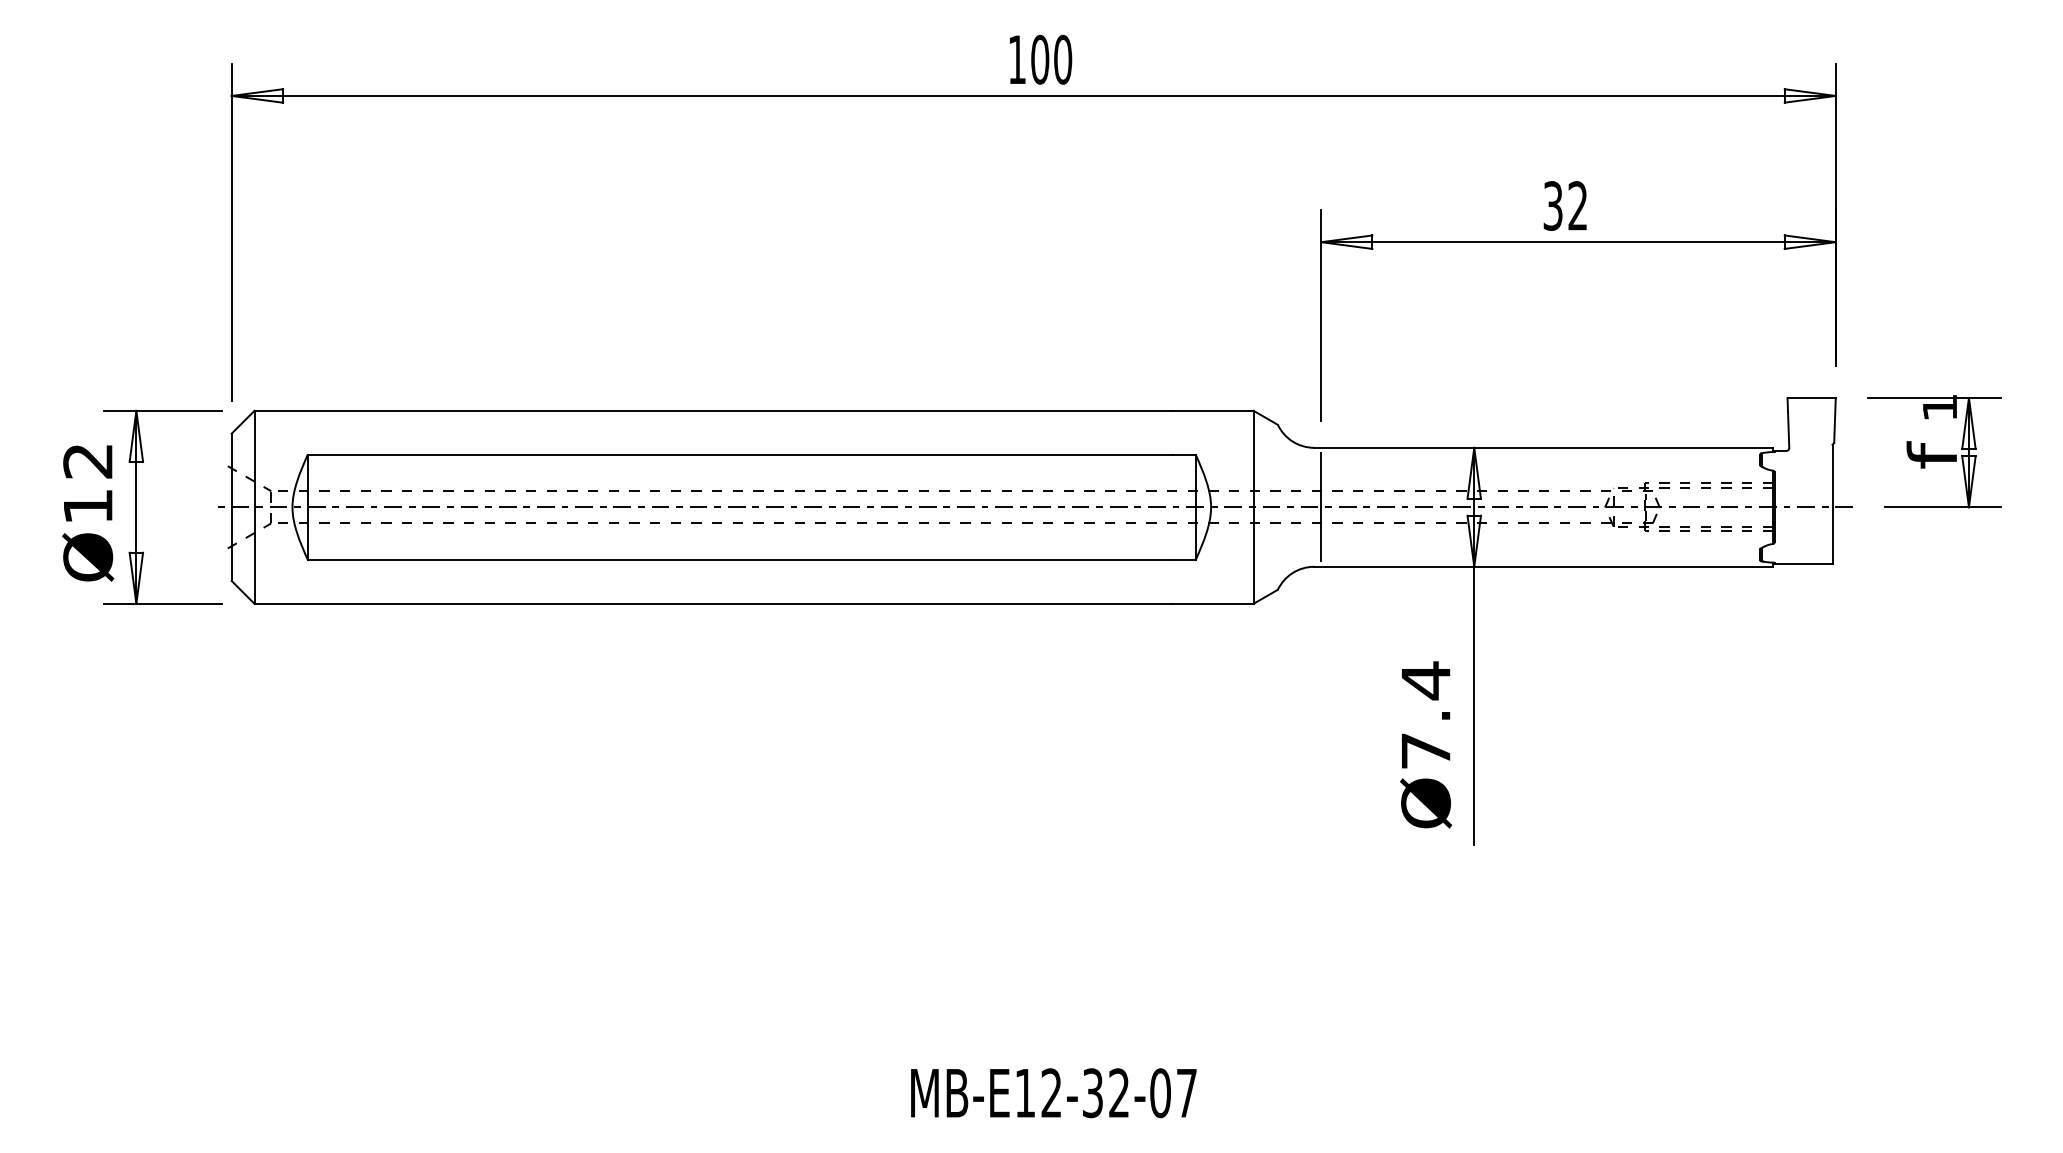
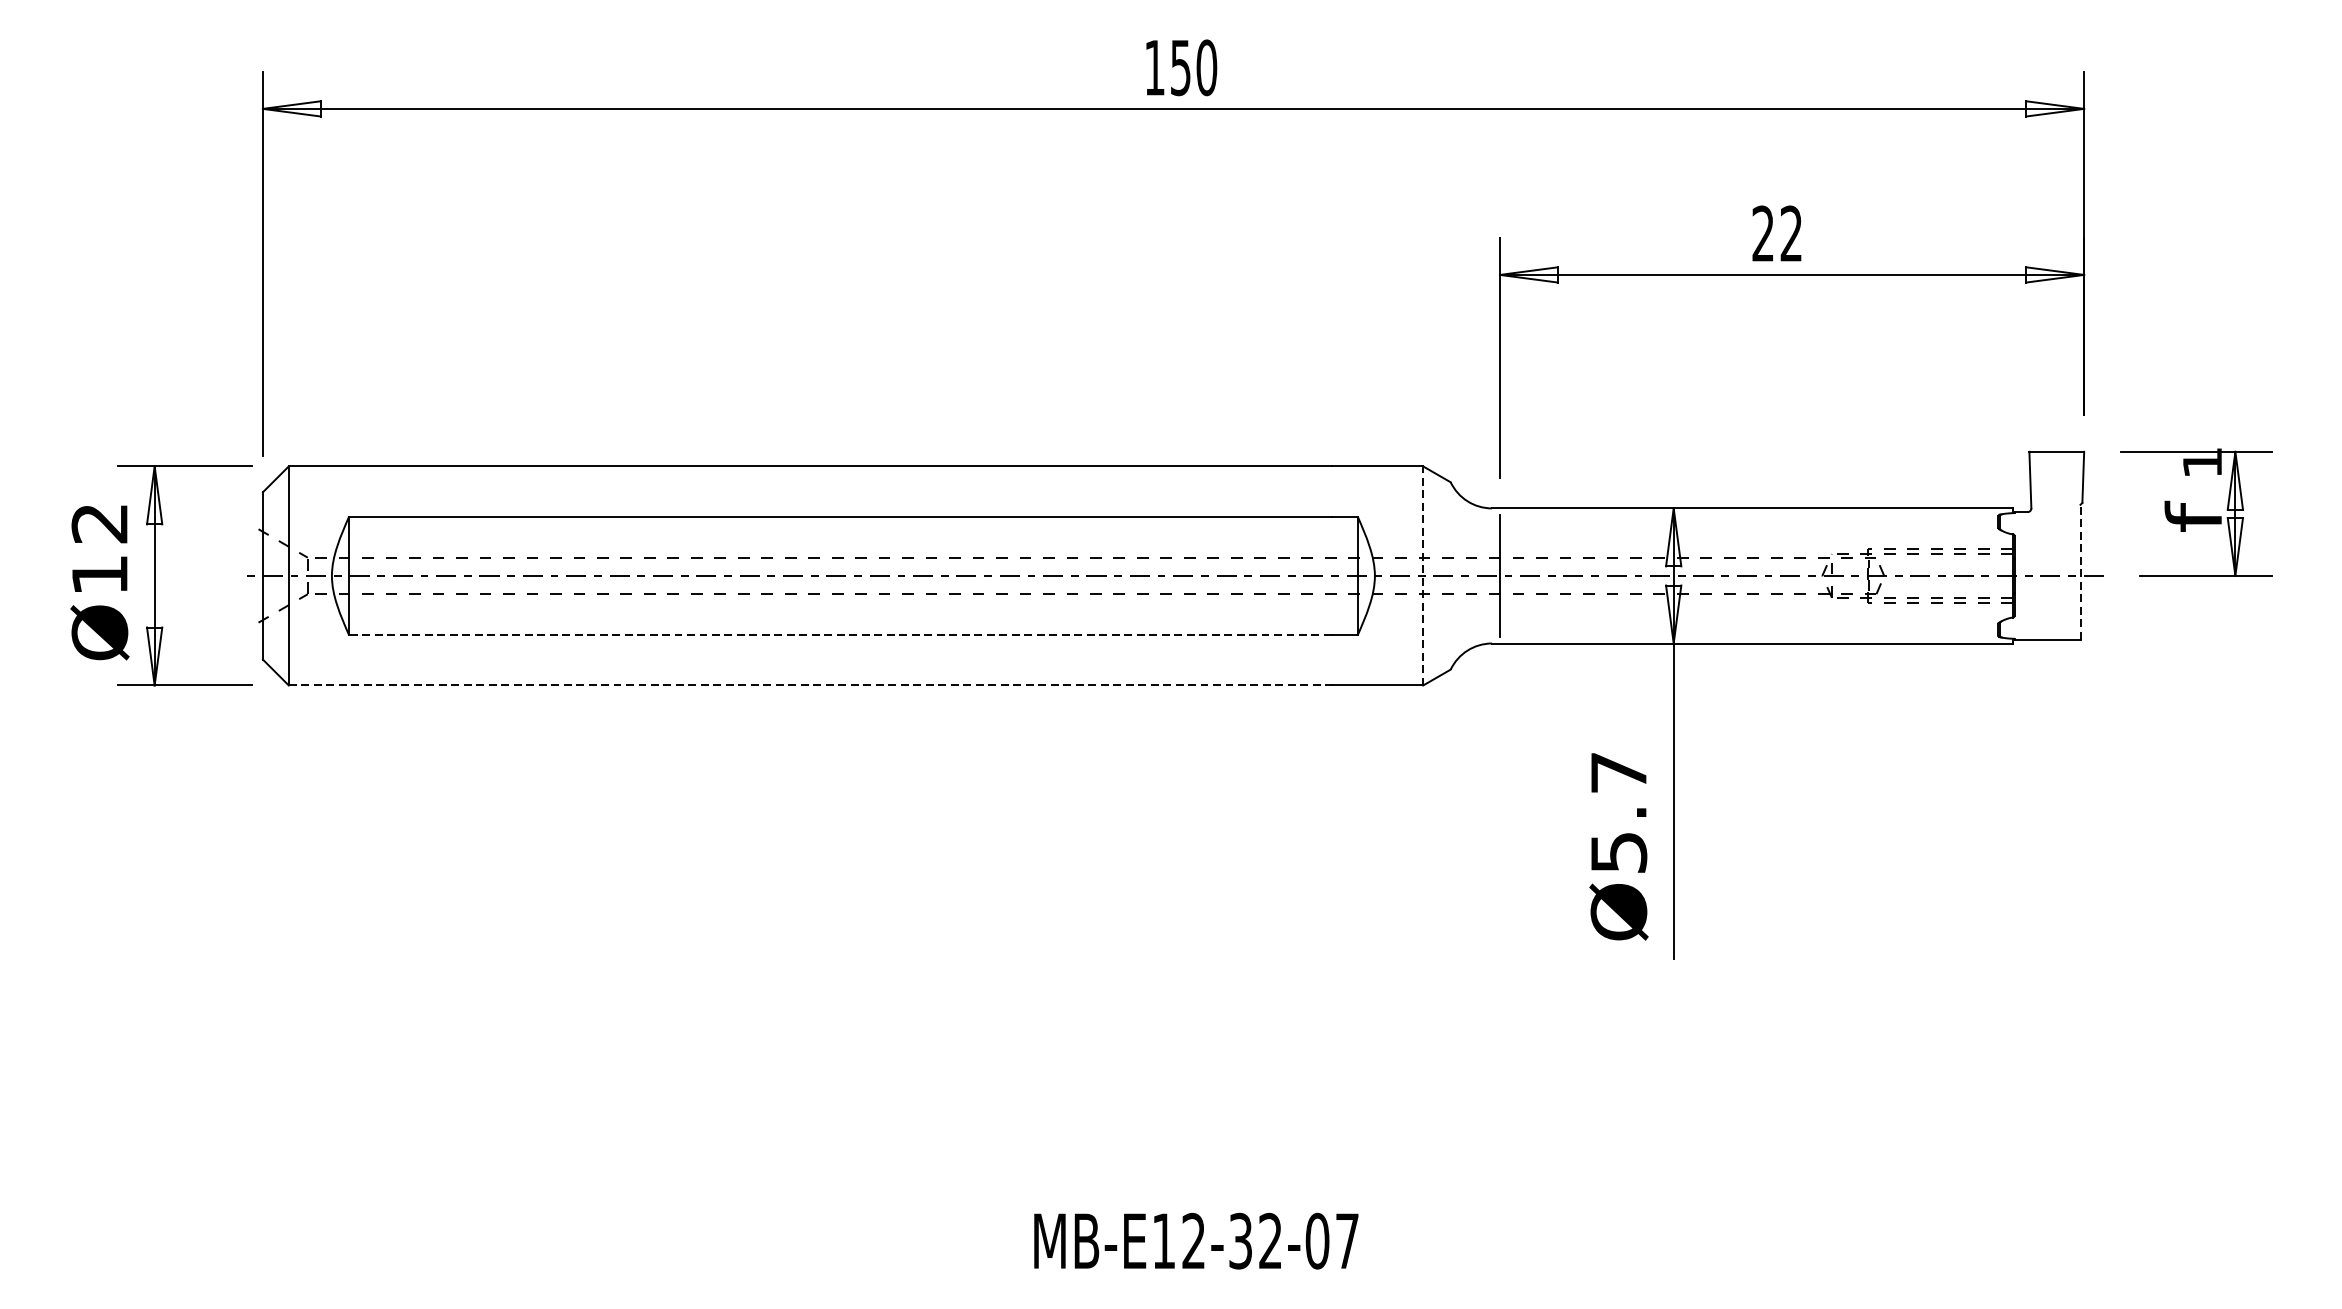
text: (1040, 59) -> (1181, 67), 100 -> 150
text: (1552, 205) -> (1762, 233), 32 -> 22
line: (1832, 503) -> (2080, 571), solid -> dashed
line: (1253, 506) -> (1423, 575), solid -> dashed
line: (740, 559) -> (840, 635), solid -> dashed
line: (714, 603) -> (811, 685), solid -> dashed
text: (1426, 714) -> (1619, 811), Ø7.4 -> Ø5.7

